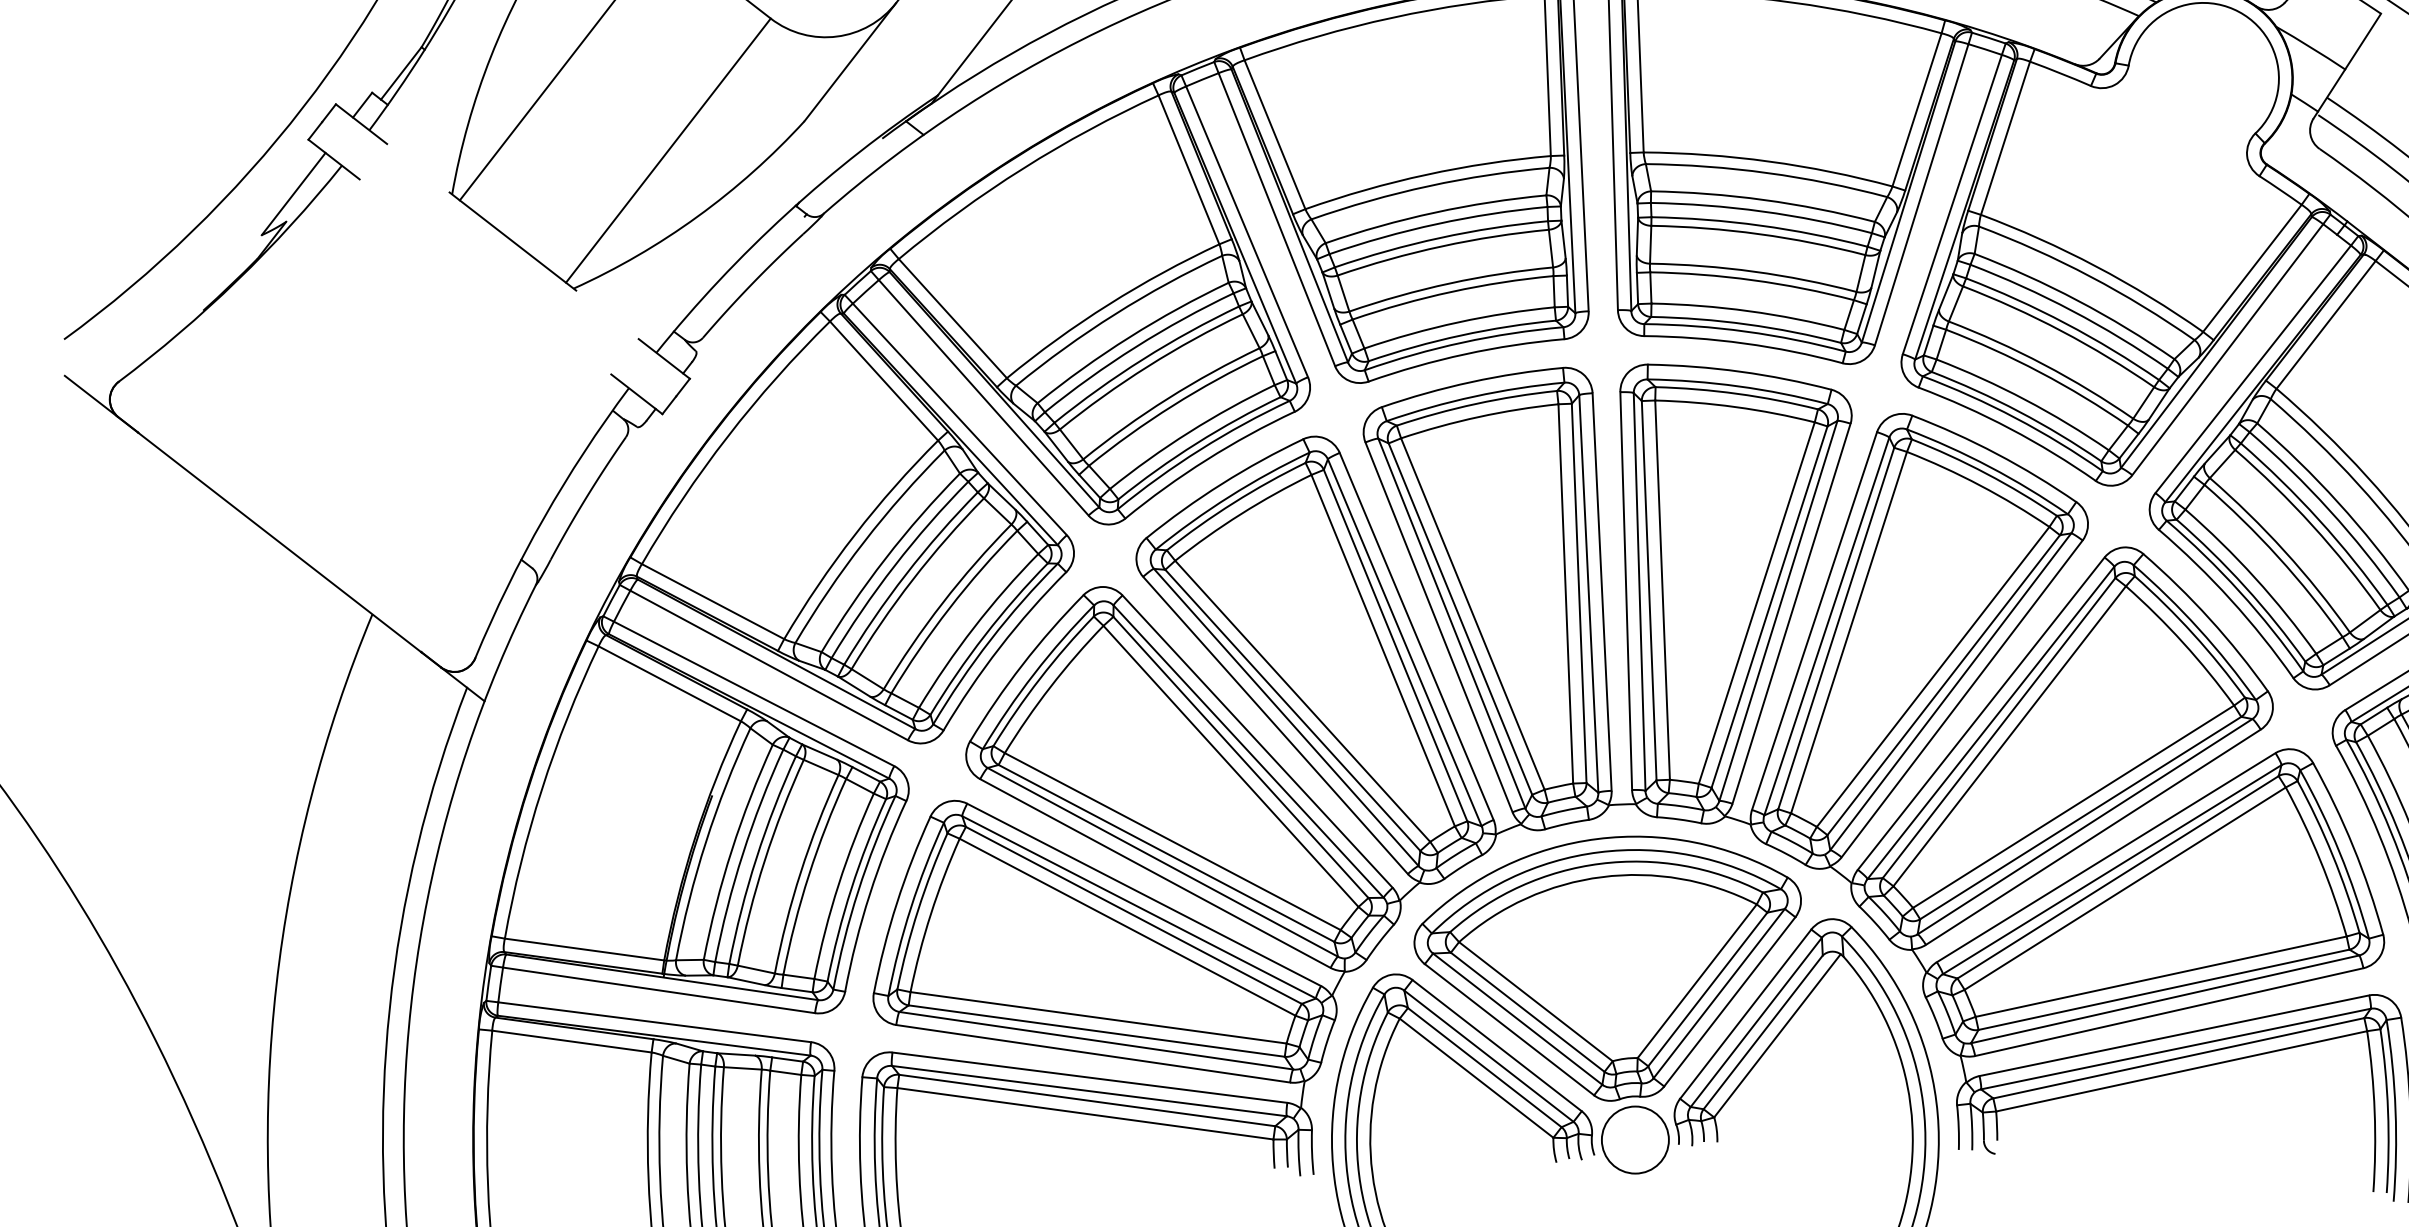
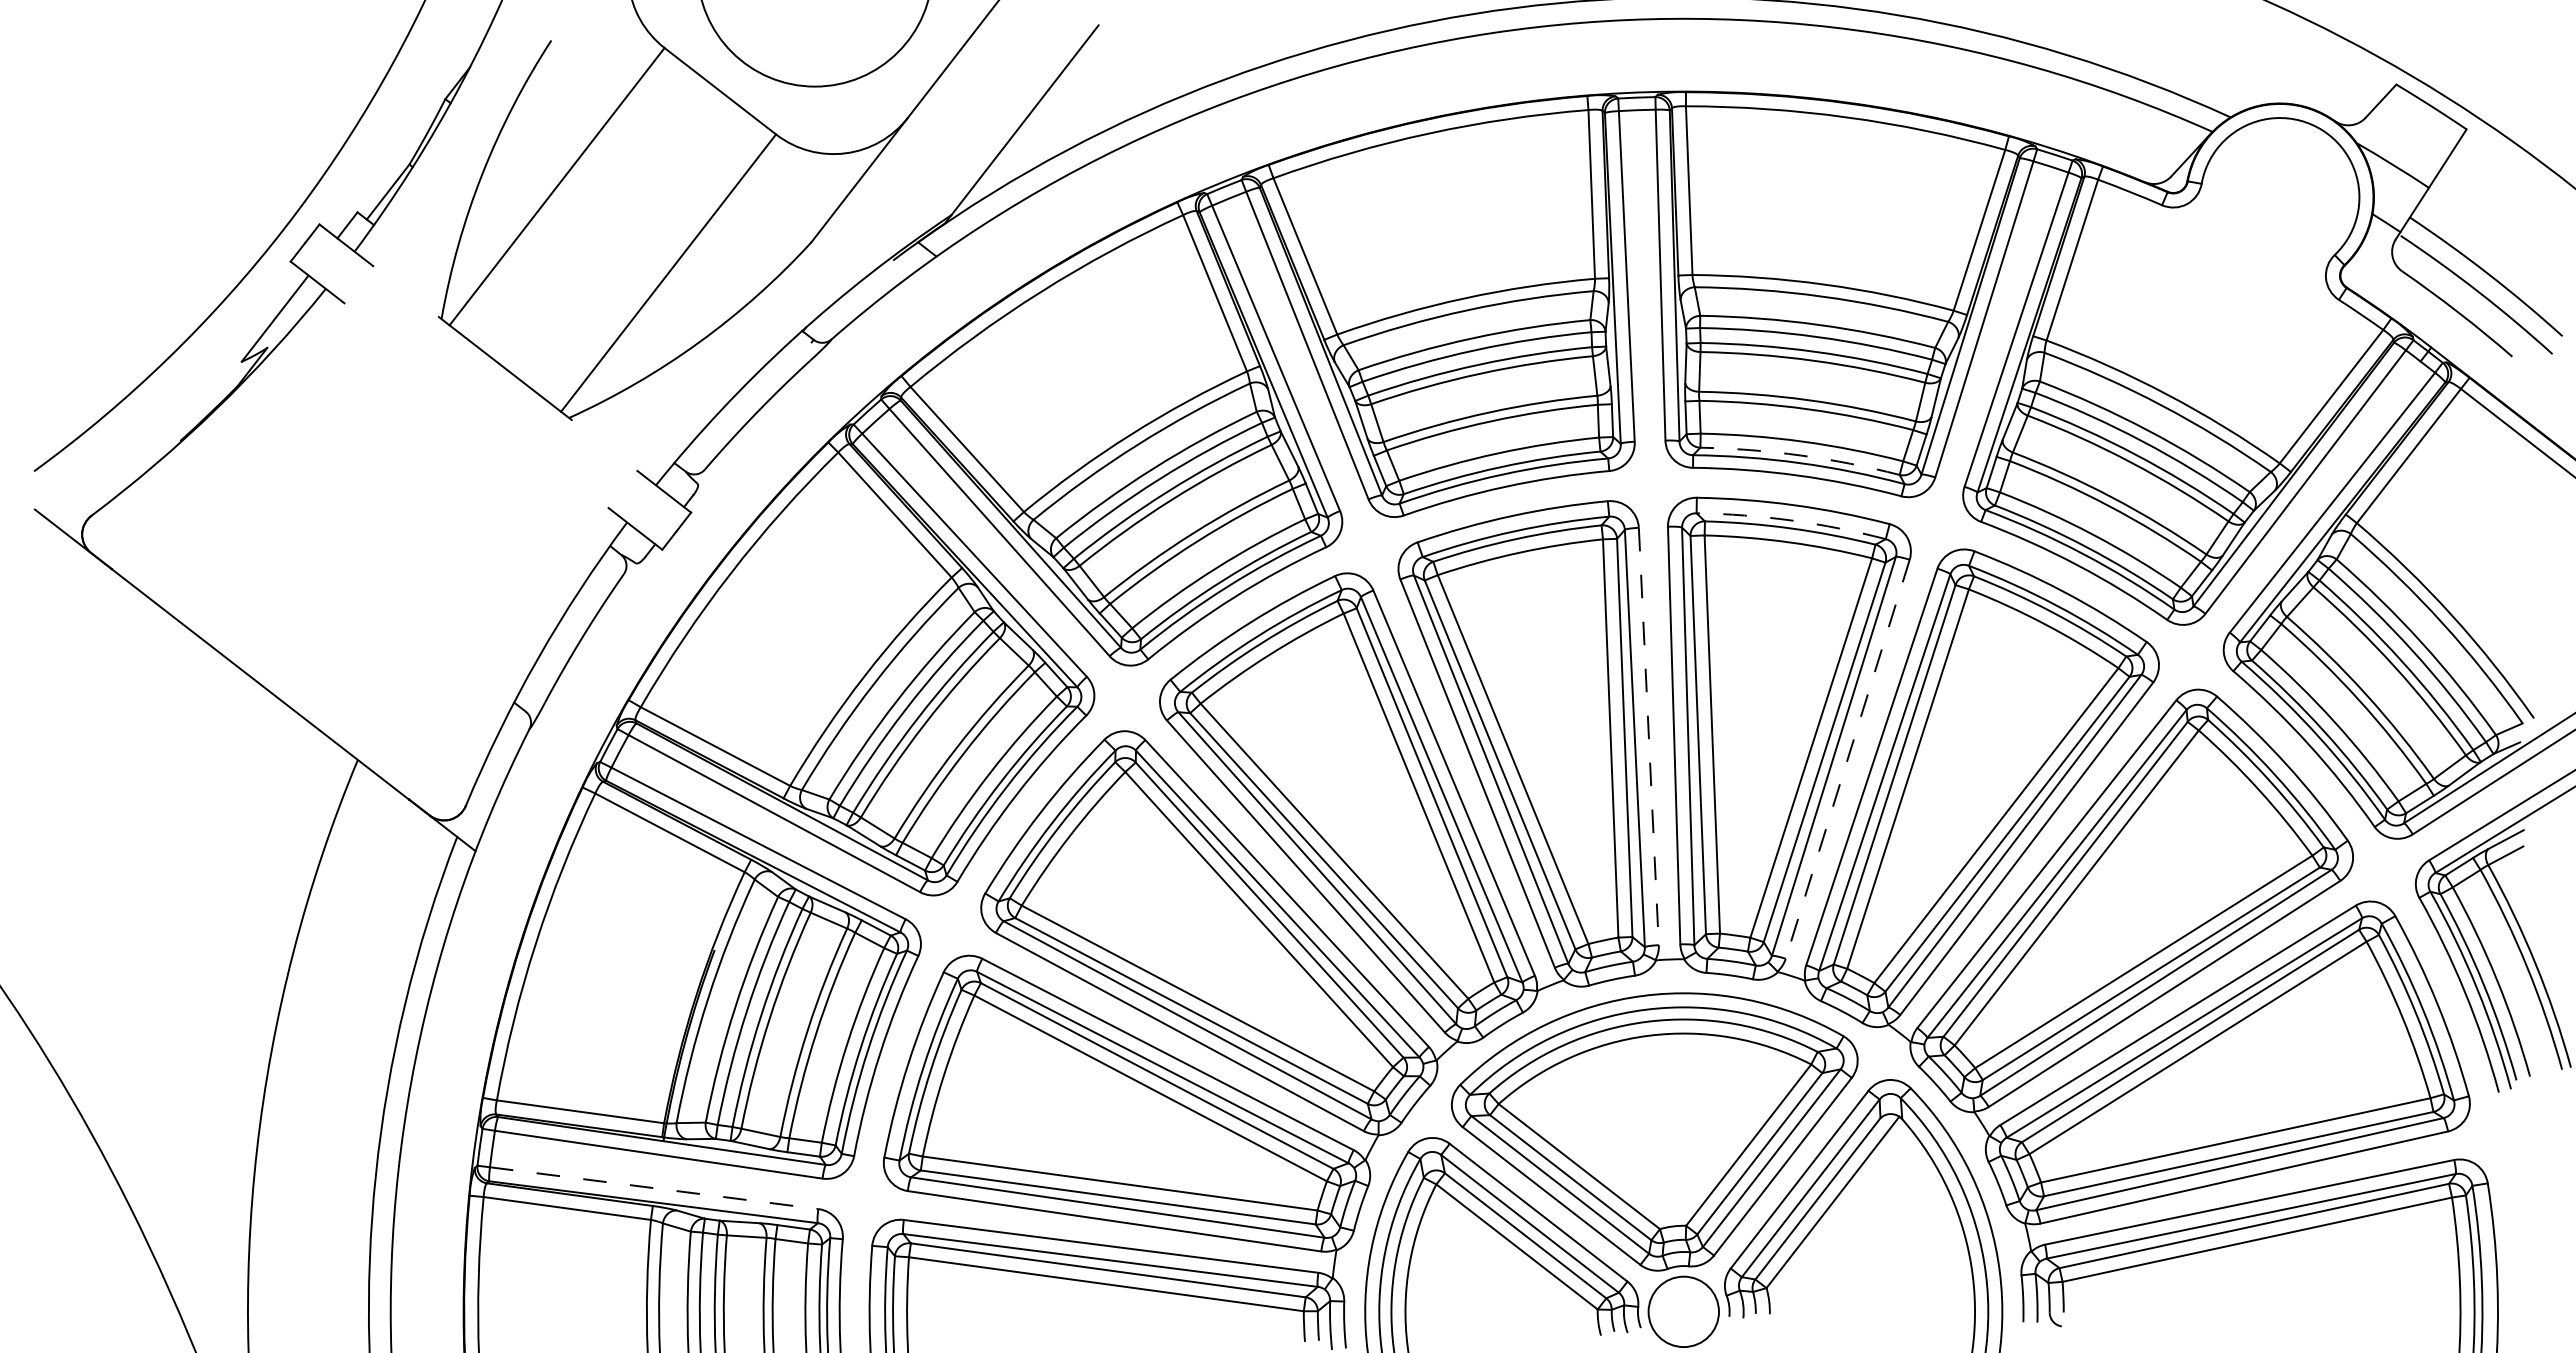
arc: (1746, 324) -> (1800, 455), solid -> dashed
arc: (1737, 386) -> (1791, 520), solid -> dashed
line: (1601, 592) -> (1648, 736), solid -> dashed
line: (1791, 613) -> (1847, 759), solid -> dashed
line: (655, 1022) -> (654, 1188), solid -> dashed

